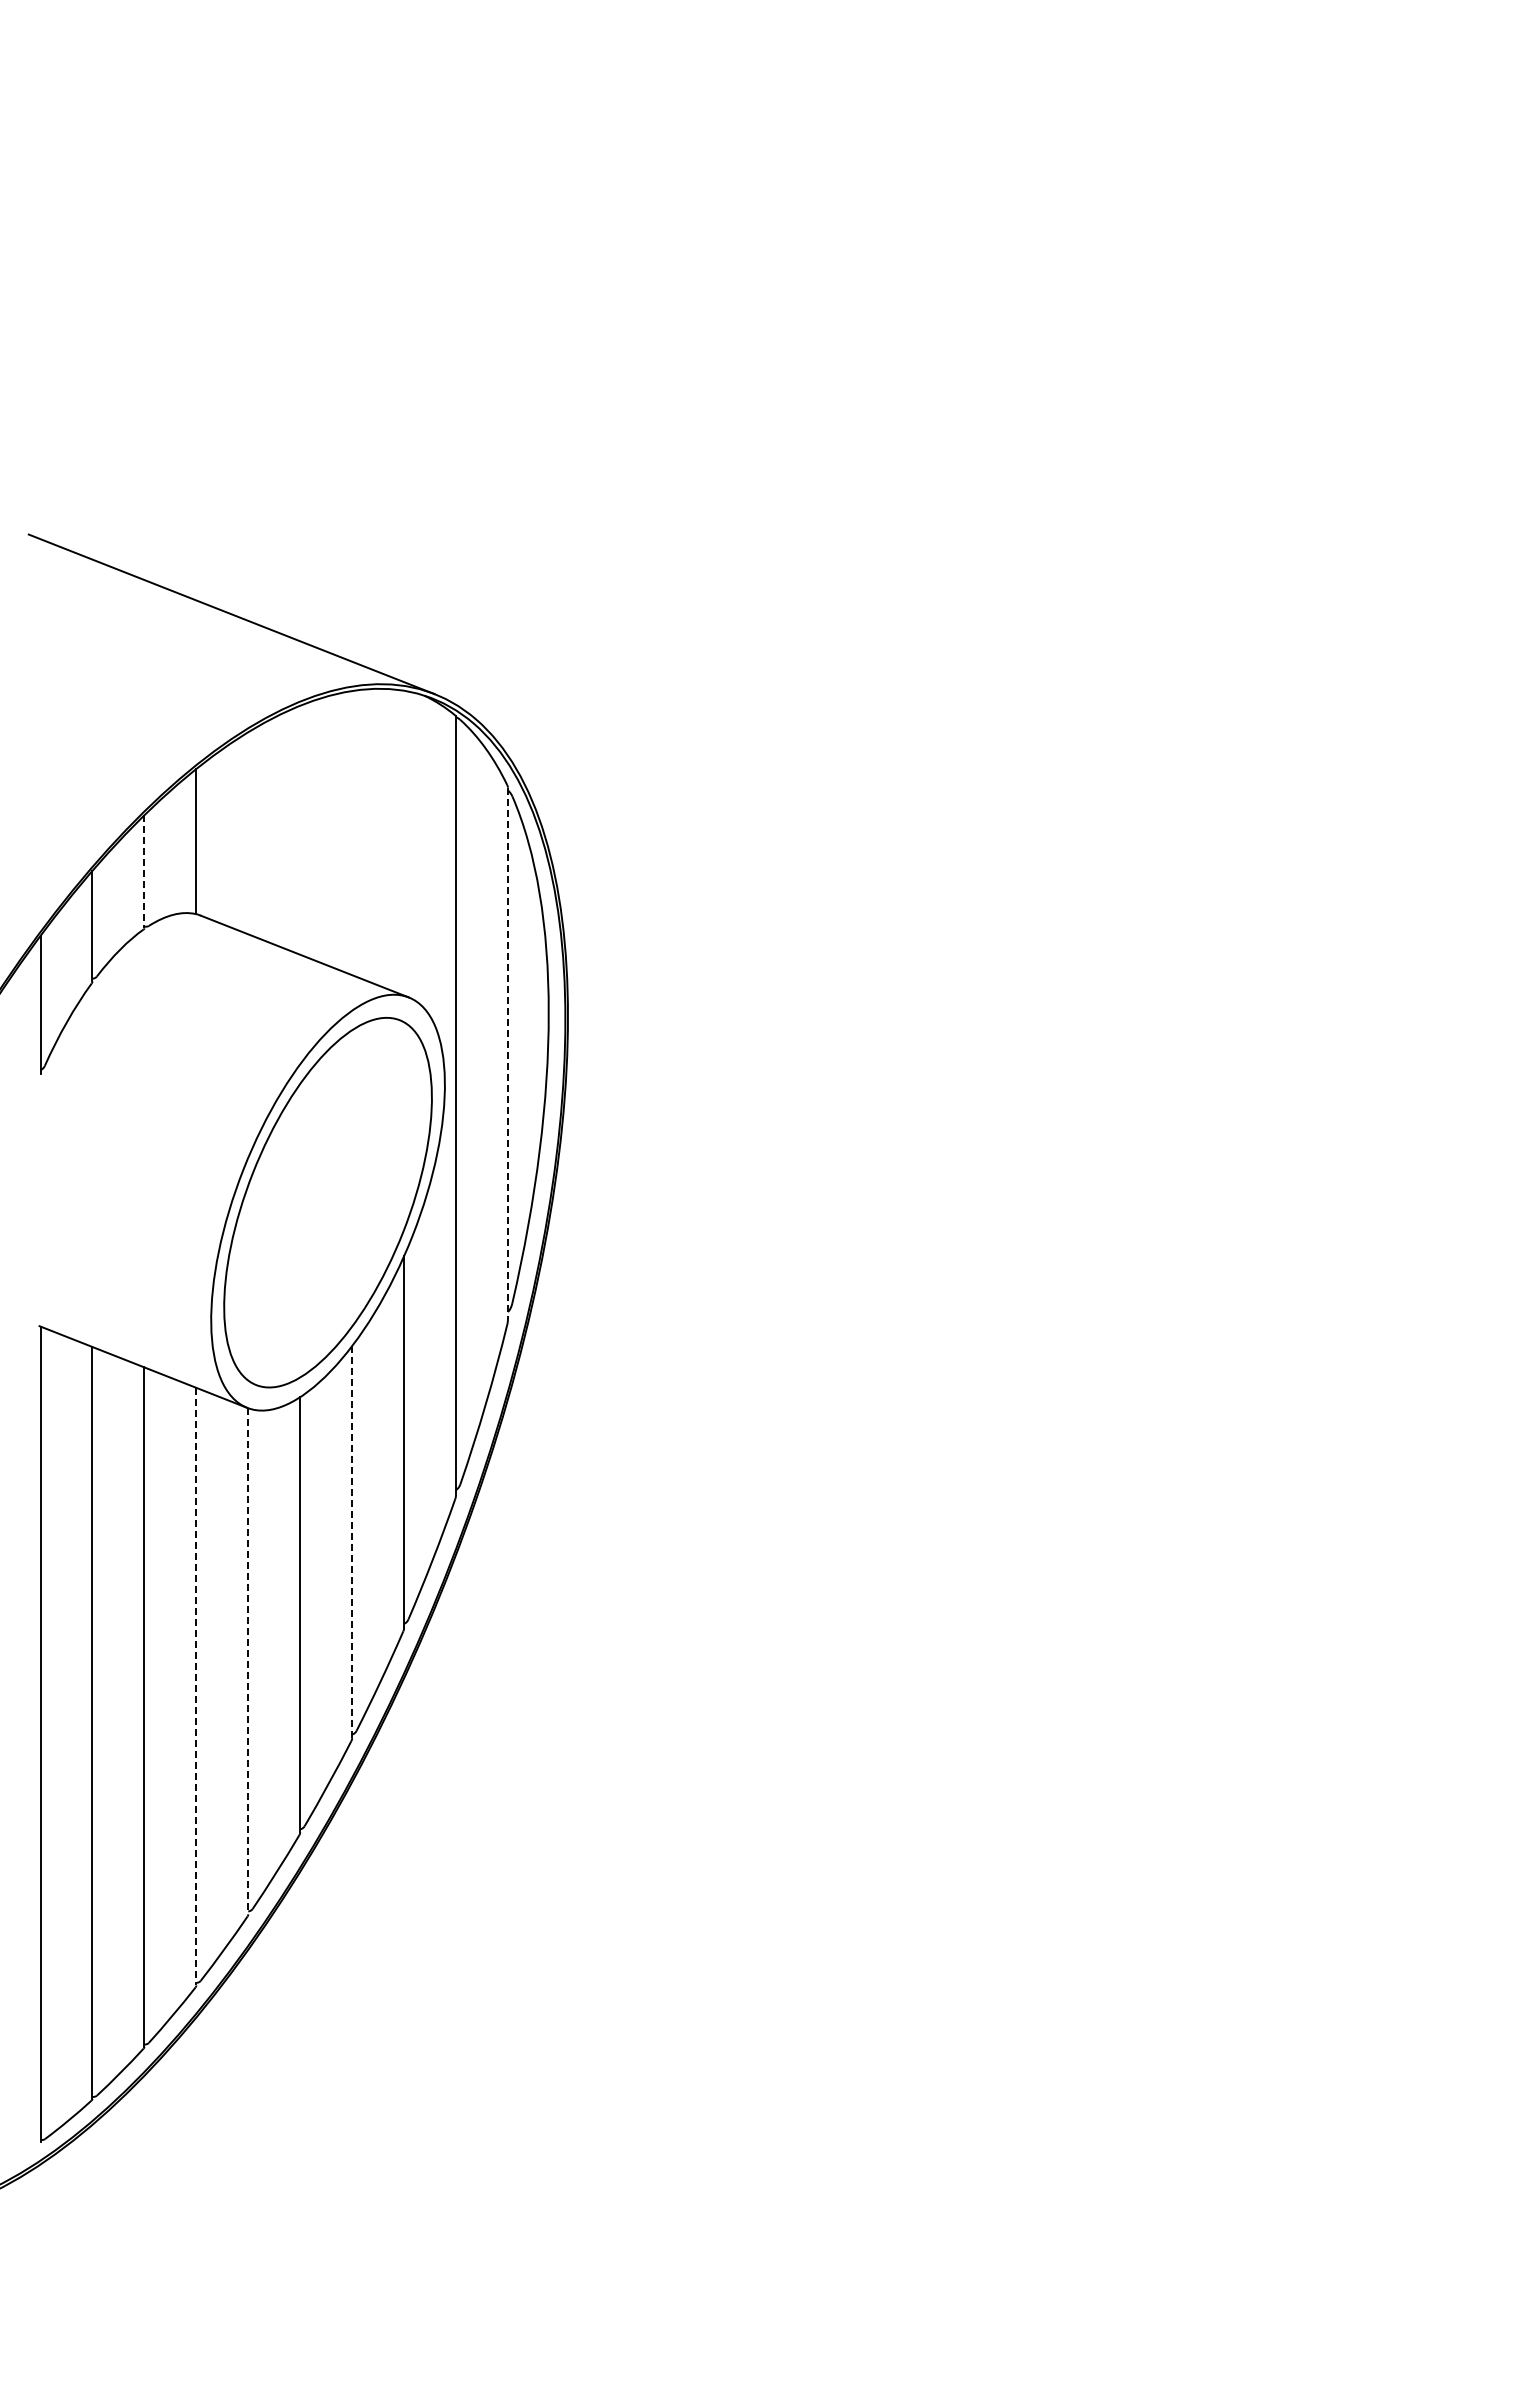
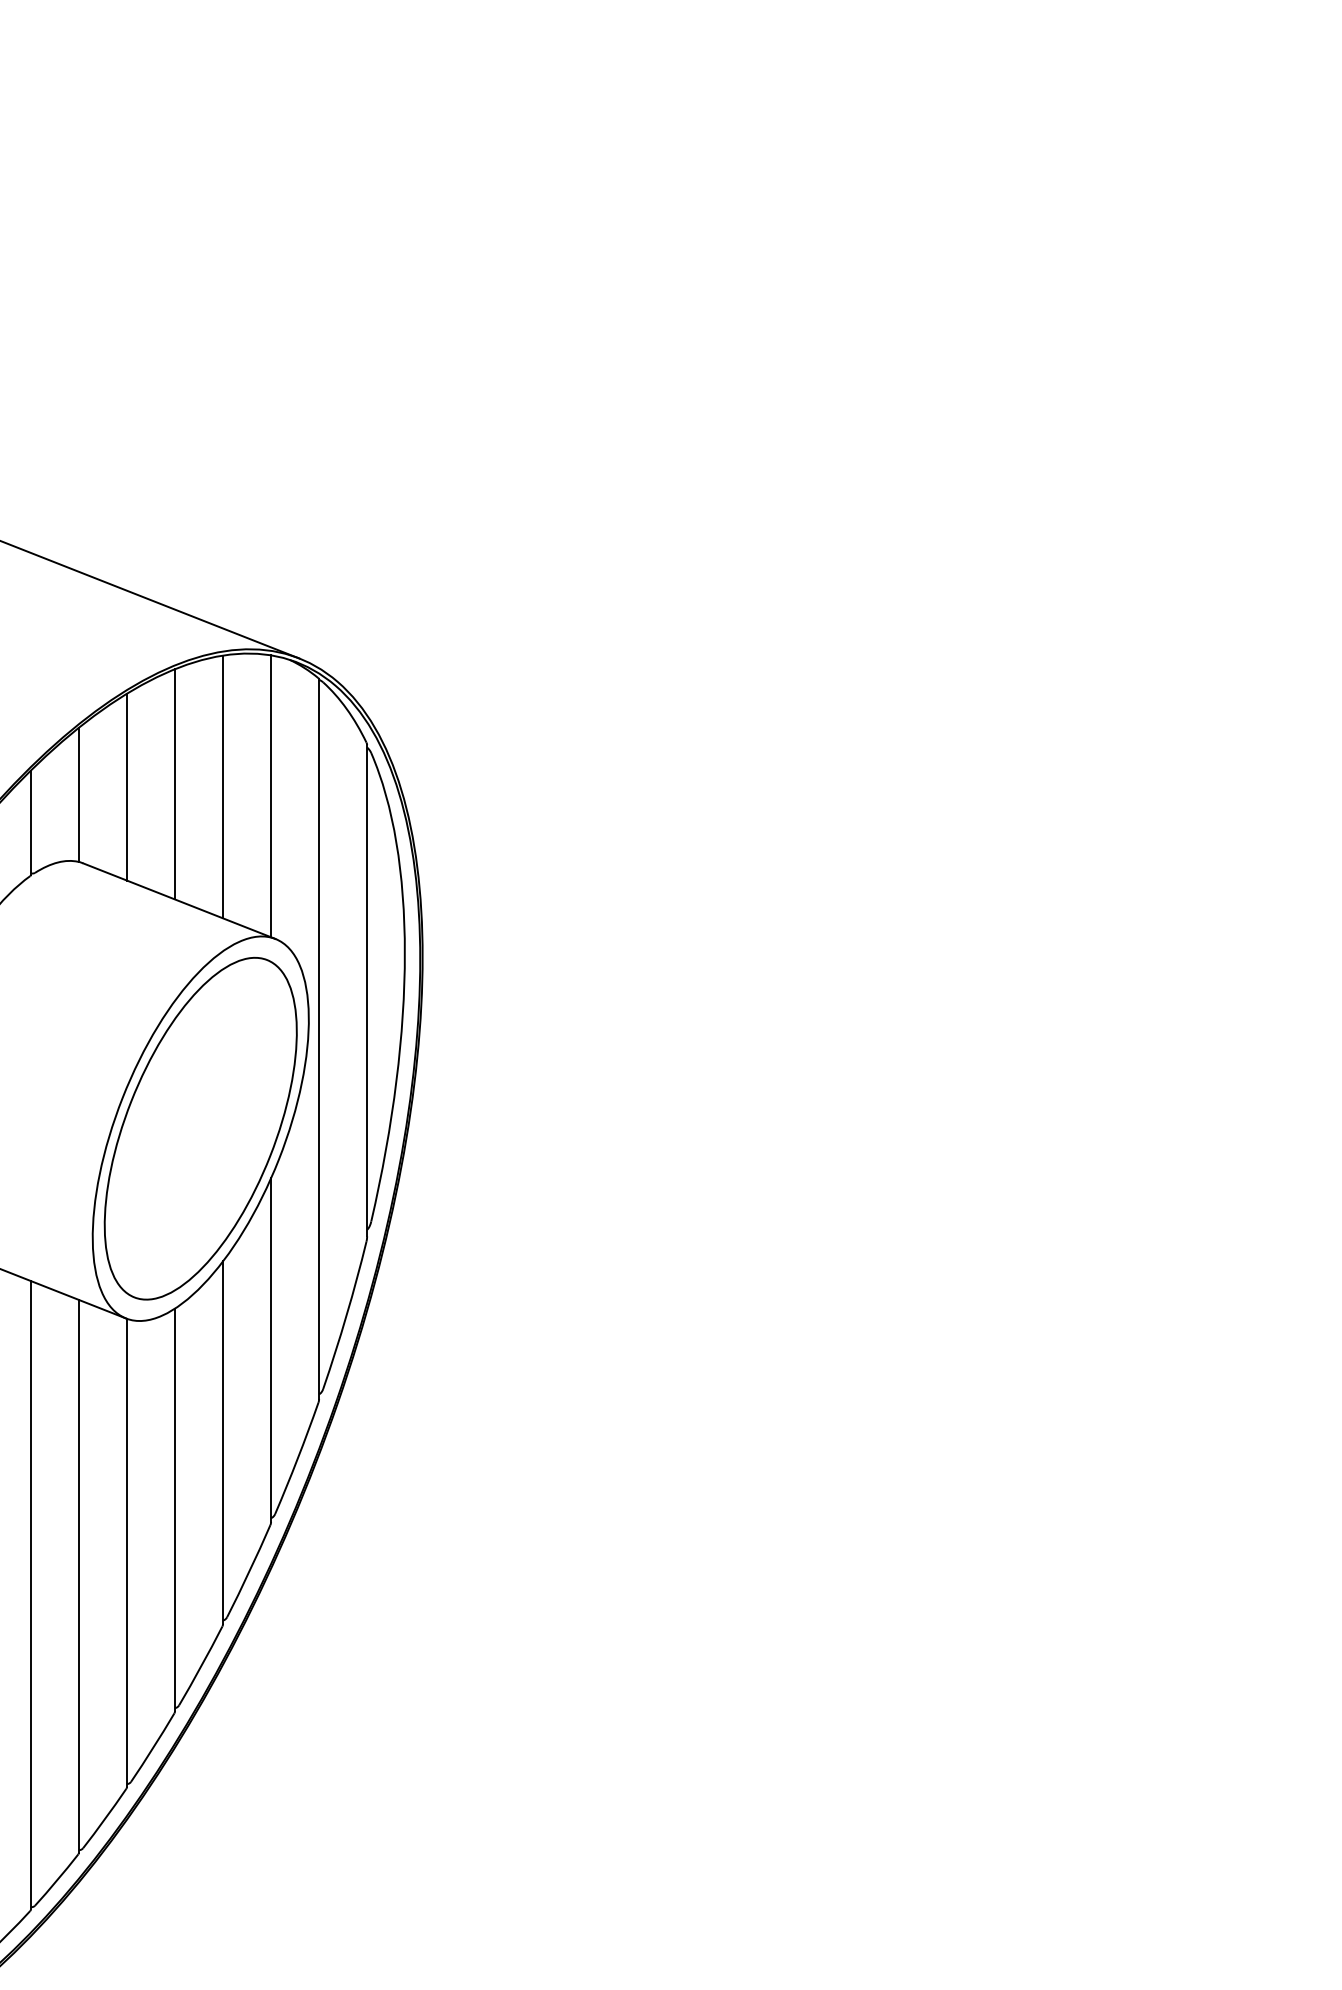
line: (300, 829) -> (175, 783), added
line: (248, 833) -> (127, 787), added
line: (352, 833) -> (223, 787), added
line: (404, 842) -> (271, 795), added
line: (144, 872) -> (31, 823), dashed -> solid
line: (507, 1053) -> (366, 990), dashed -> solid
line: (352, 1542) -> (223, 1442), dashed -> solid
line: (248, 1661) -> (127, 1553), dashed -> solid
line: (196, 1686) -> (79, 1576), dashed -> solid

